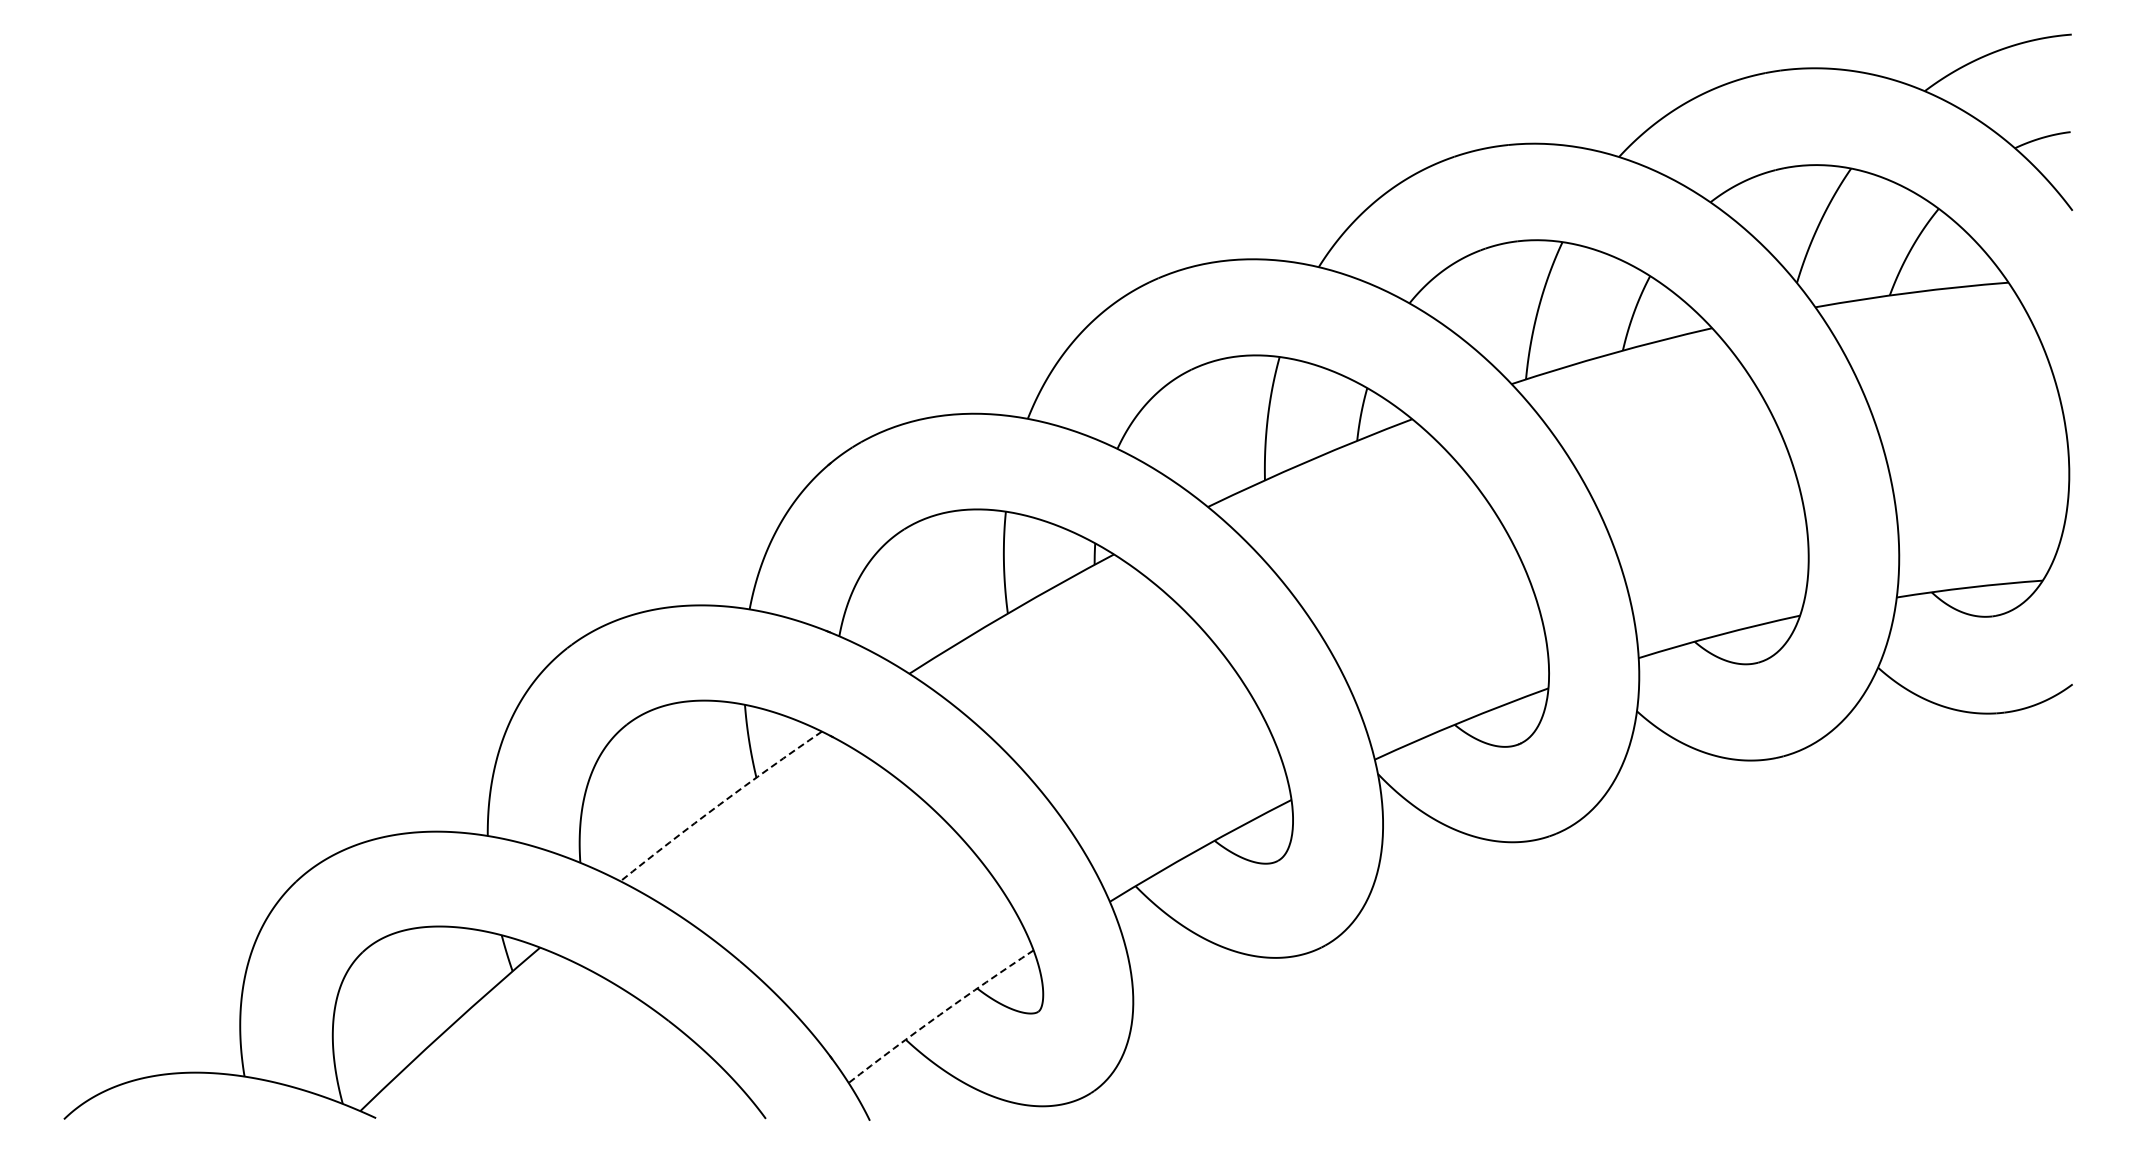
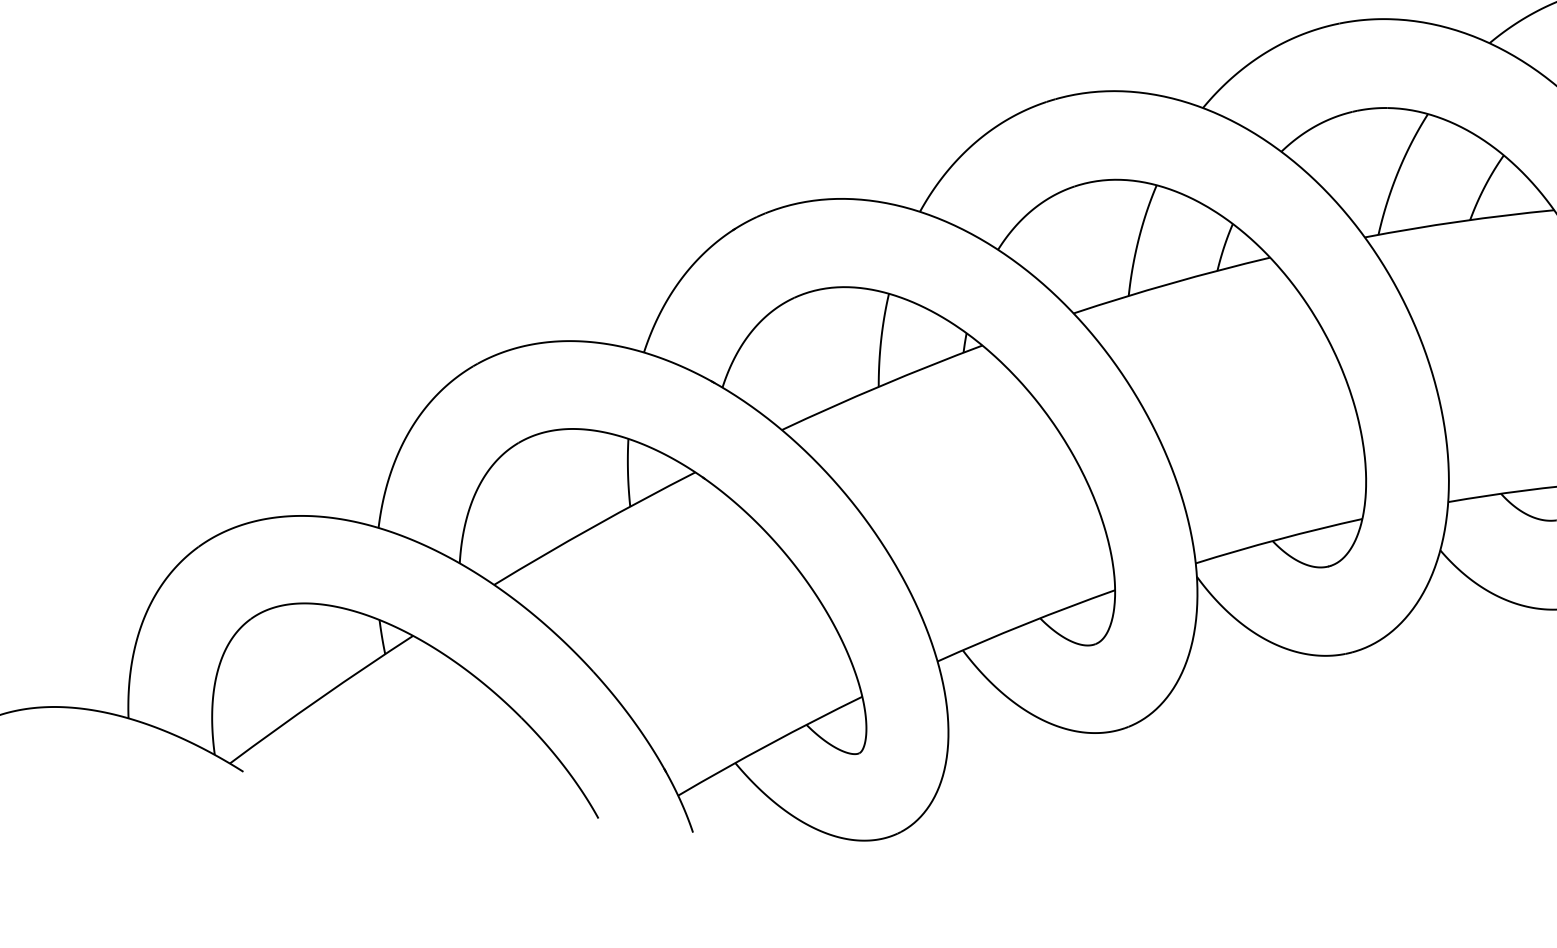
arc: (719, 804) -> (593, 526), dashed -> solid
arc: (939, 1014) -> (769, 744), dashed -> solid

